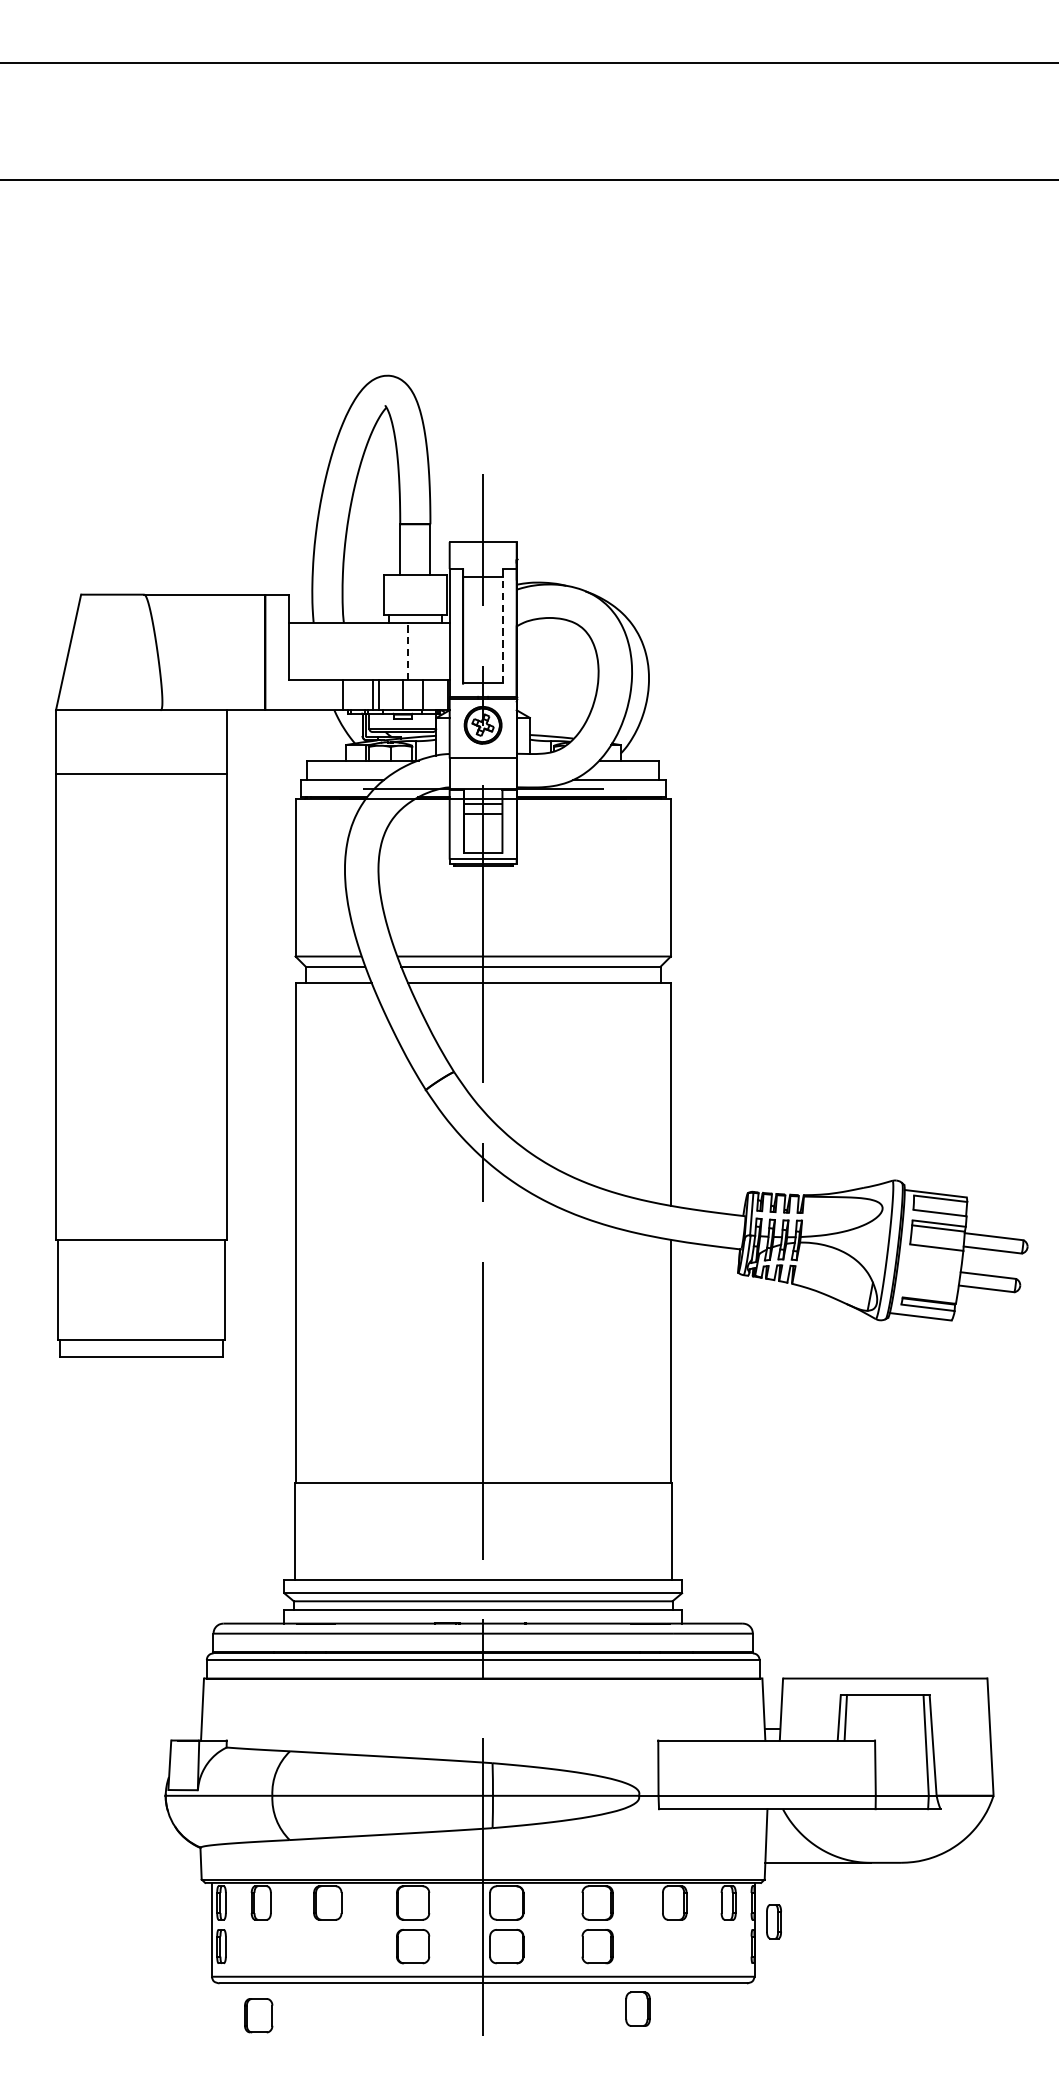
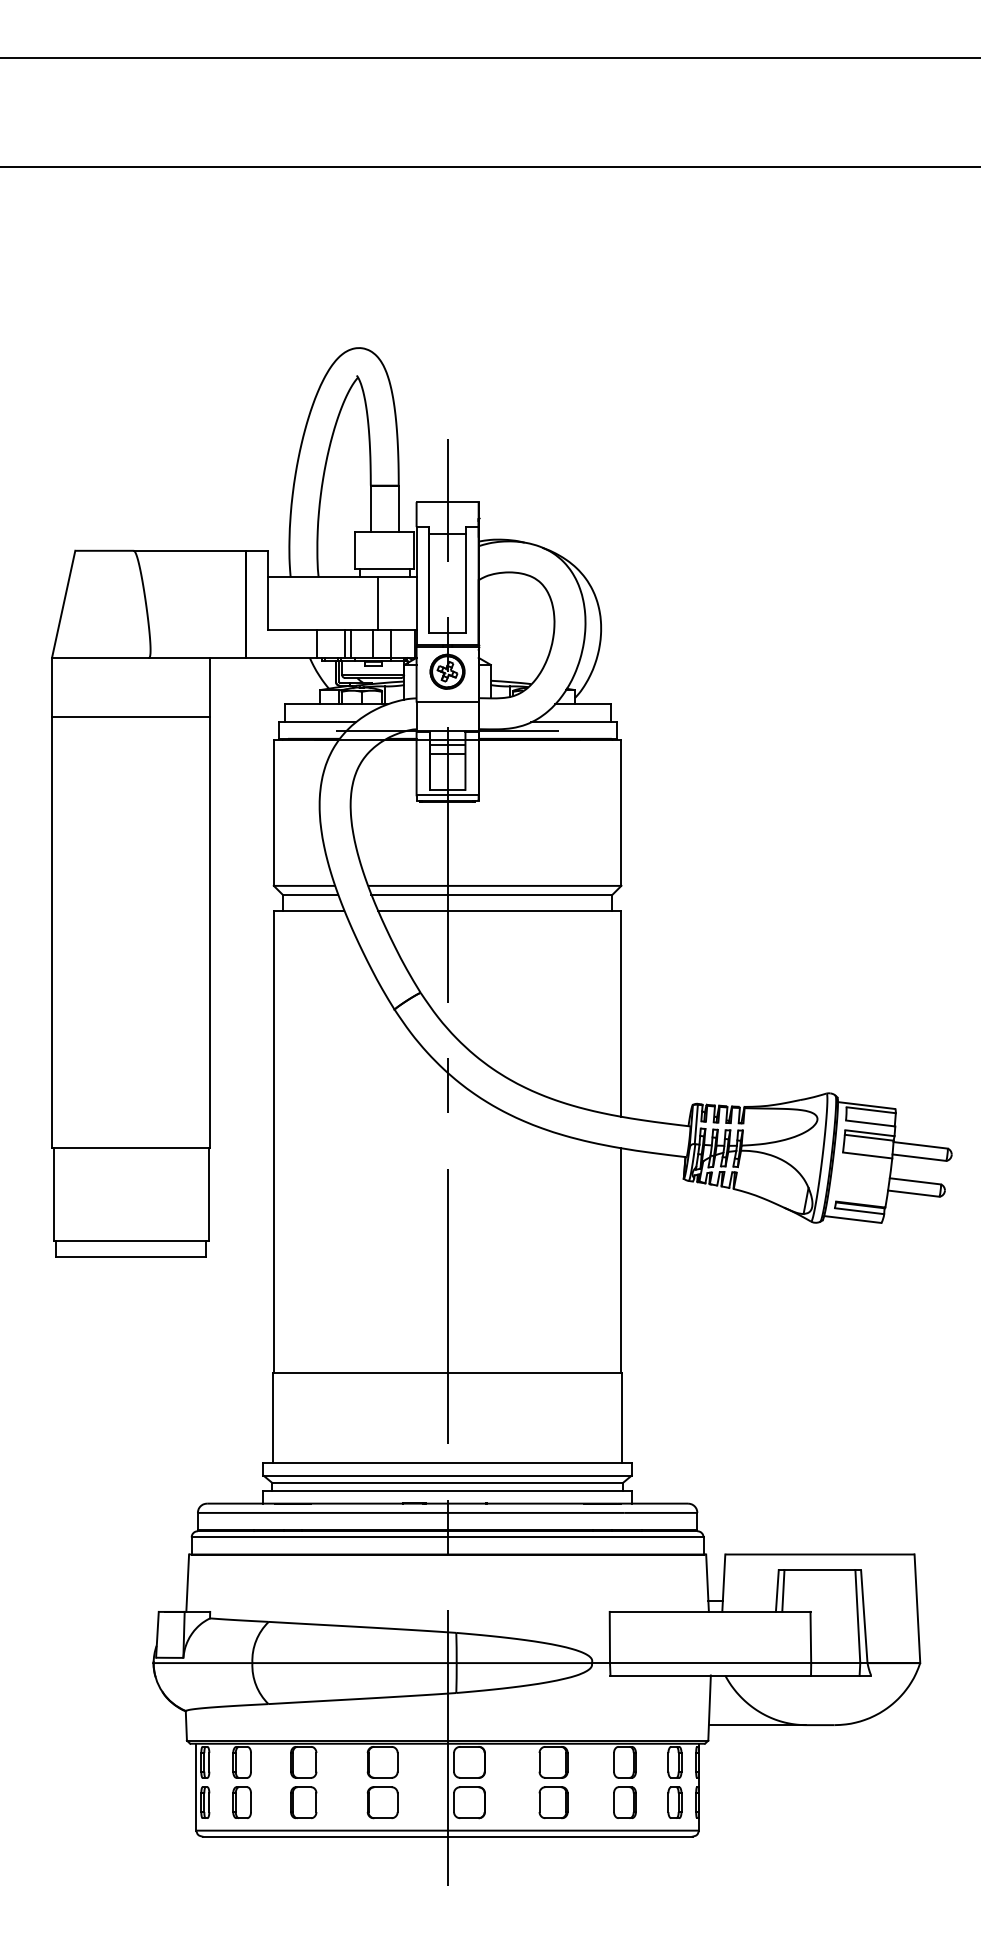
line: (503, 626) -> (466, 580), dashed -> solid
line: (408, 651) -> (378, 603), dashed -> solid
part: (773, 1921) -> (674, 1802), moved
part: (260, 1946) -> (241, 1802), added
part: (637, 2008) -> (624, 1802), moved
part: (258, 2015) -> (303, 1802), moved

